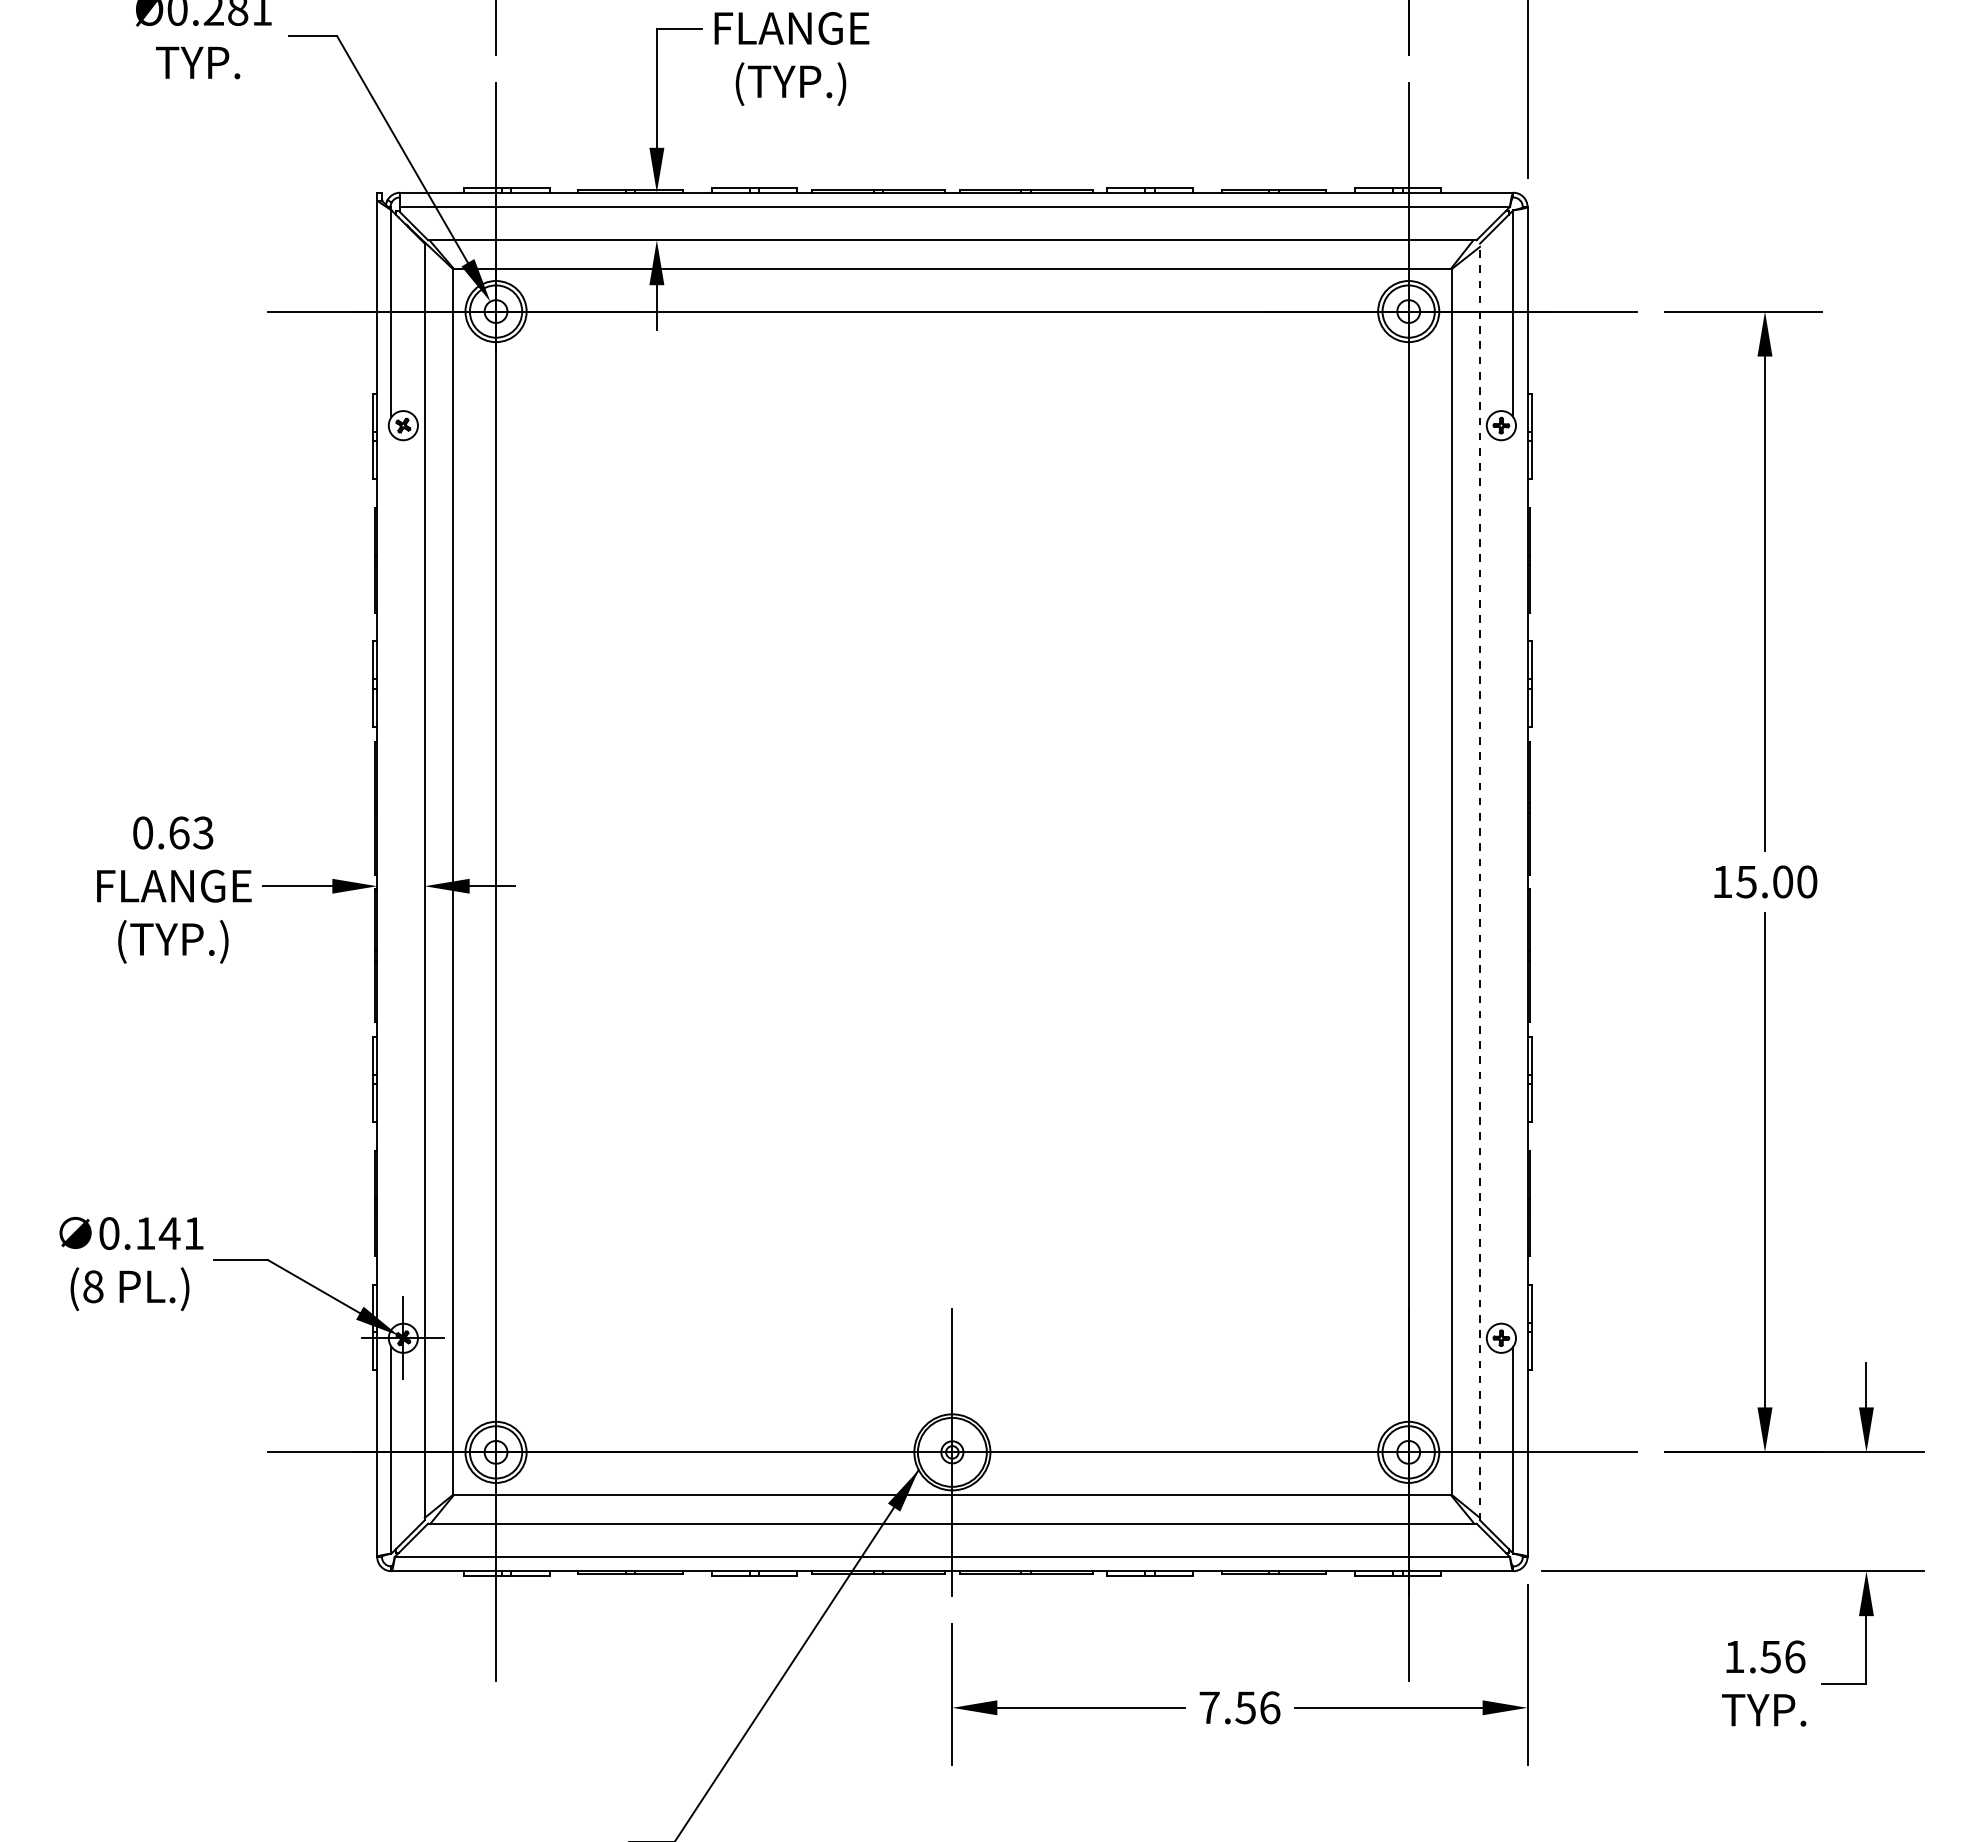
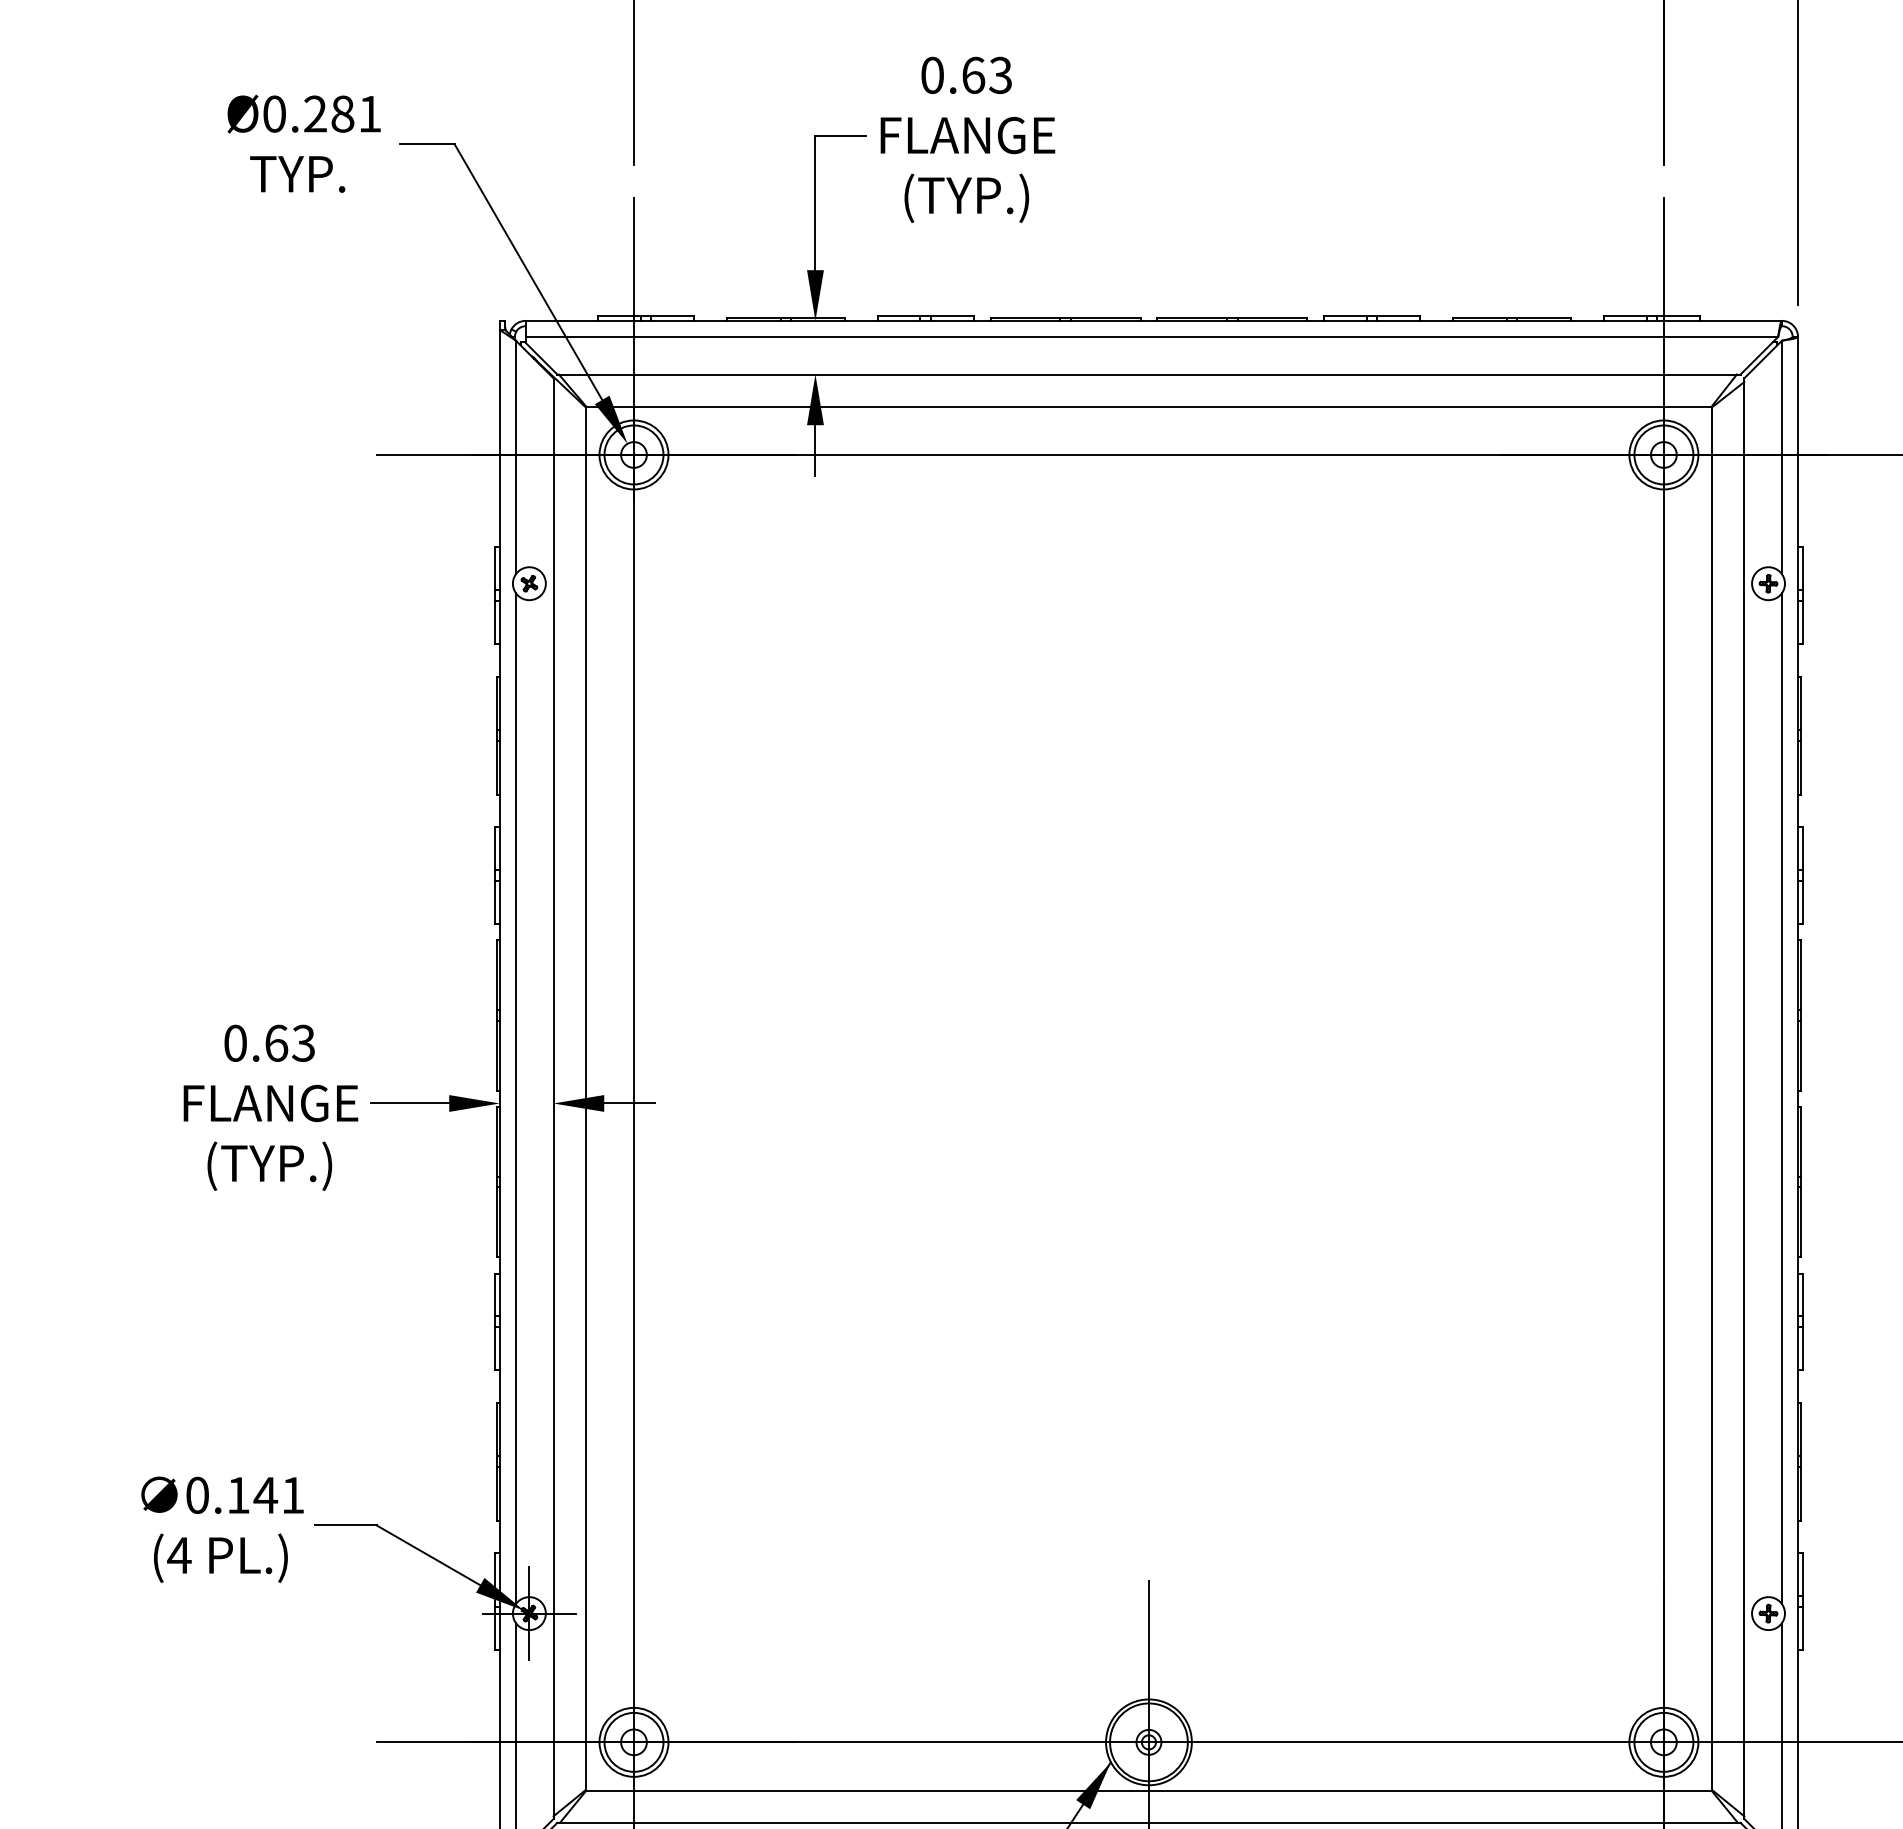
line: (391, 881) -> (515, 1098), added
line: (1480, 881) -> (1744, 1098), dashed -> solid
line: (1513, 881) -> (1782, 1098), added
text: (93, 1286) -> (179, 1555), (8 -> (4

